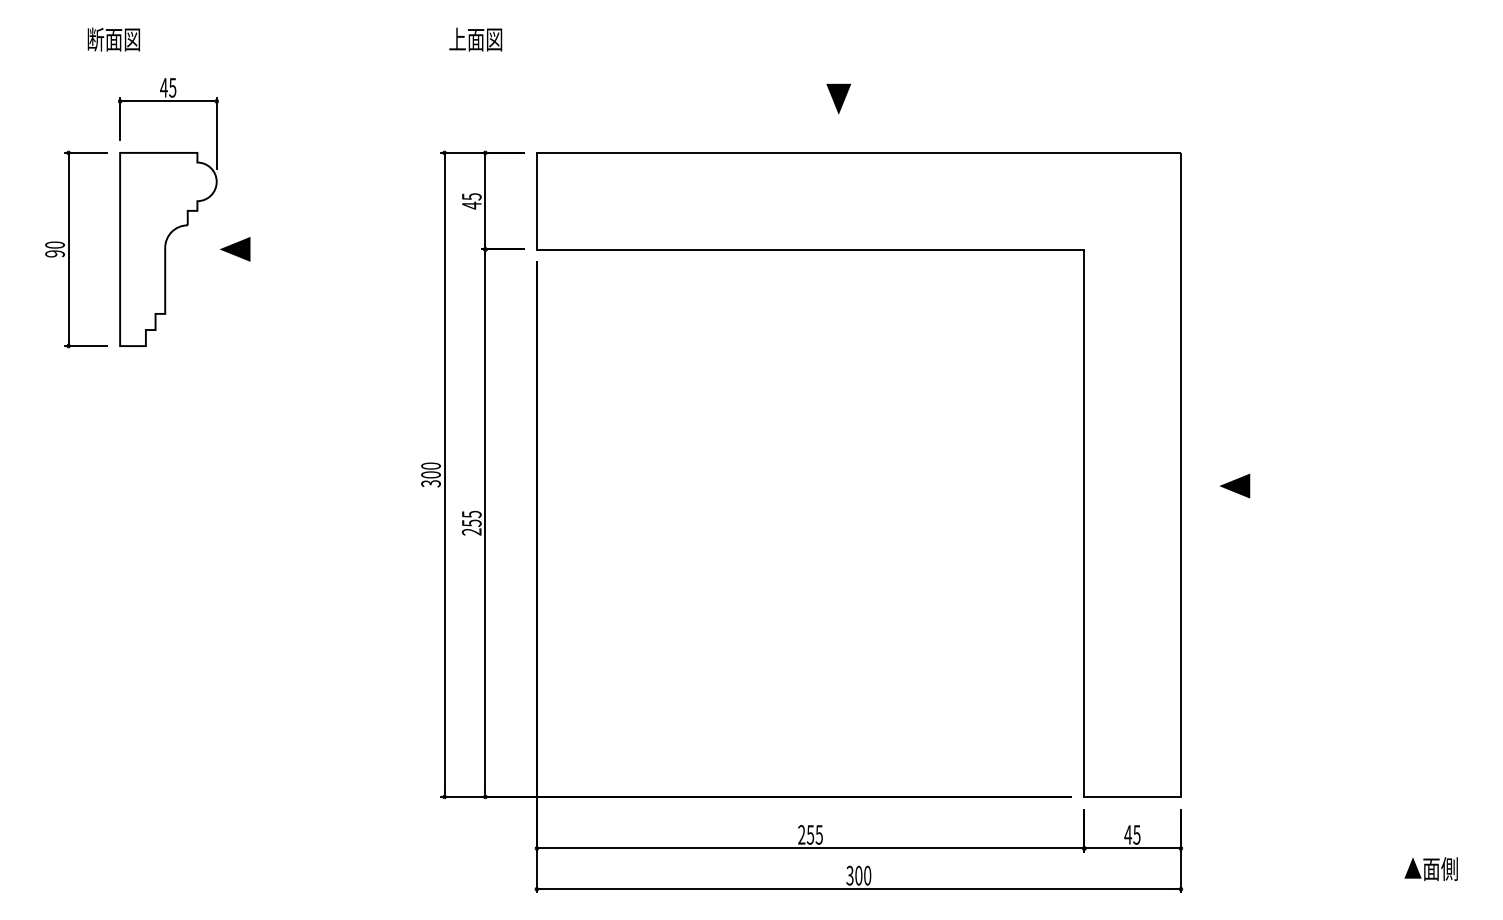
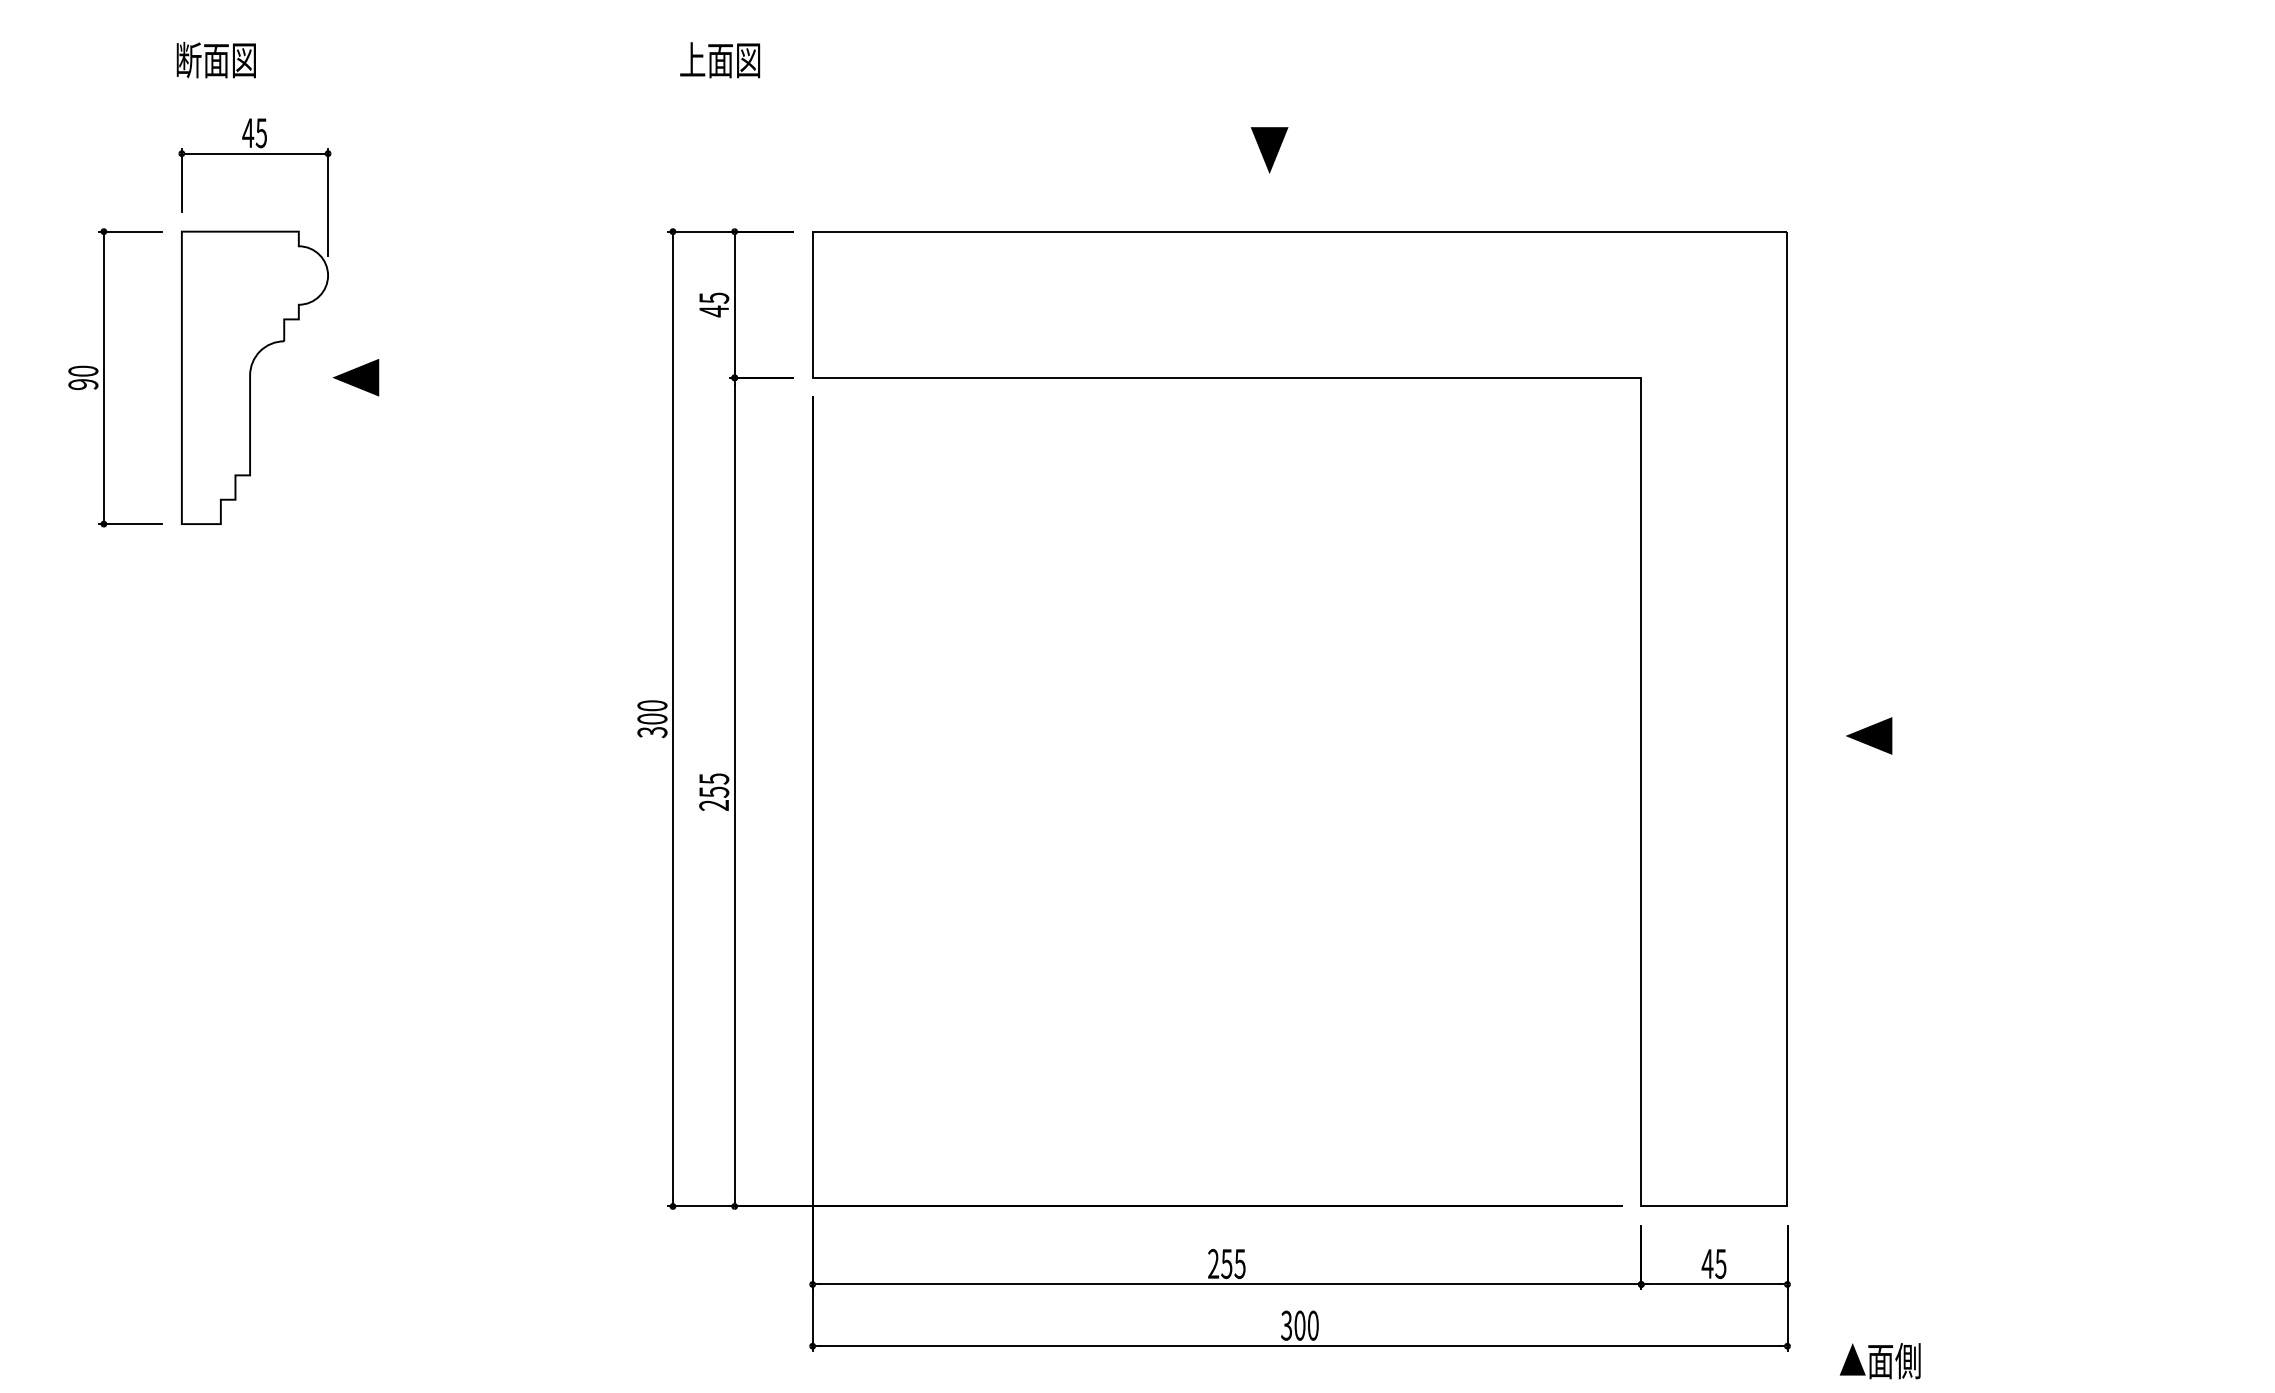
text: (113, 39) -> (215, 60), moved
text: (1430, 868) -> (1879, 1360), moved

